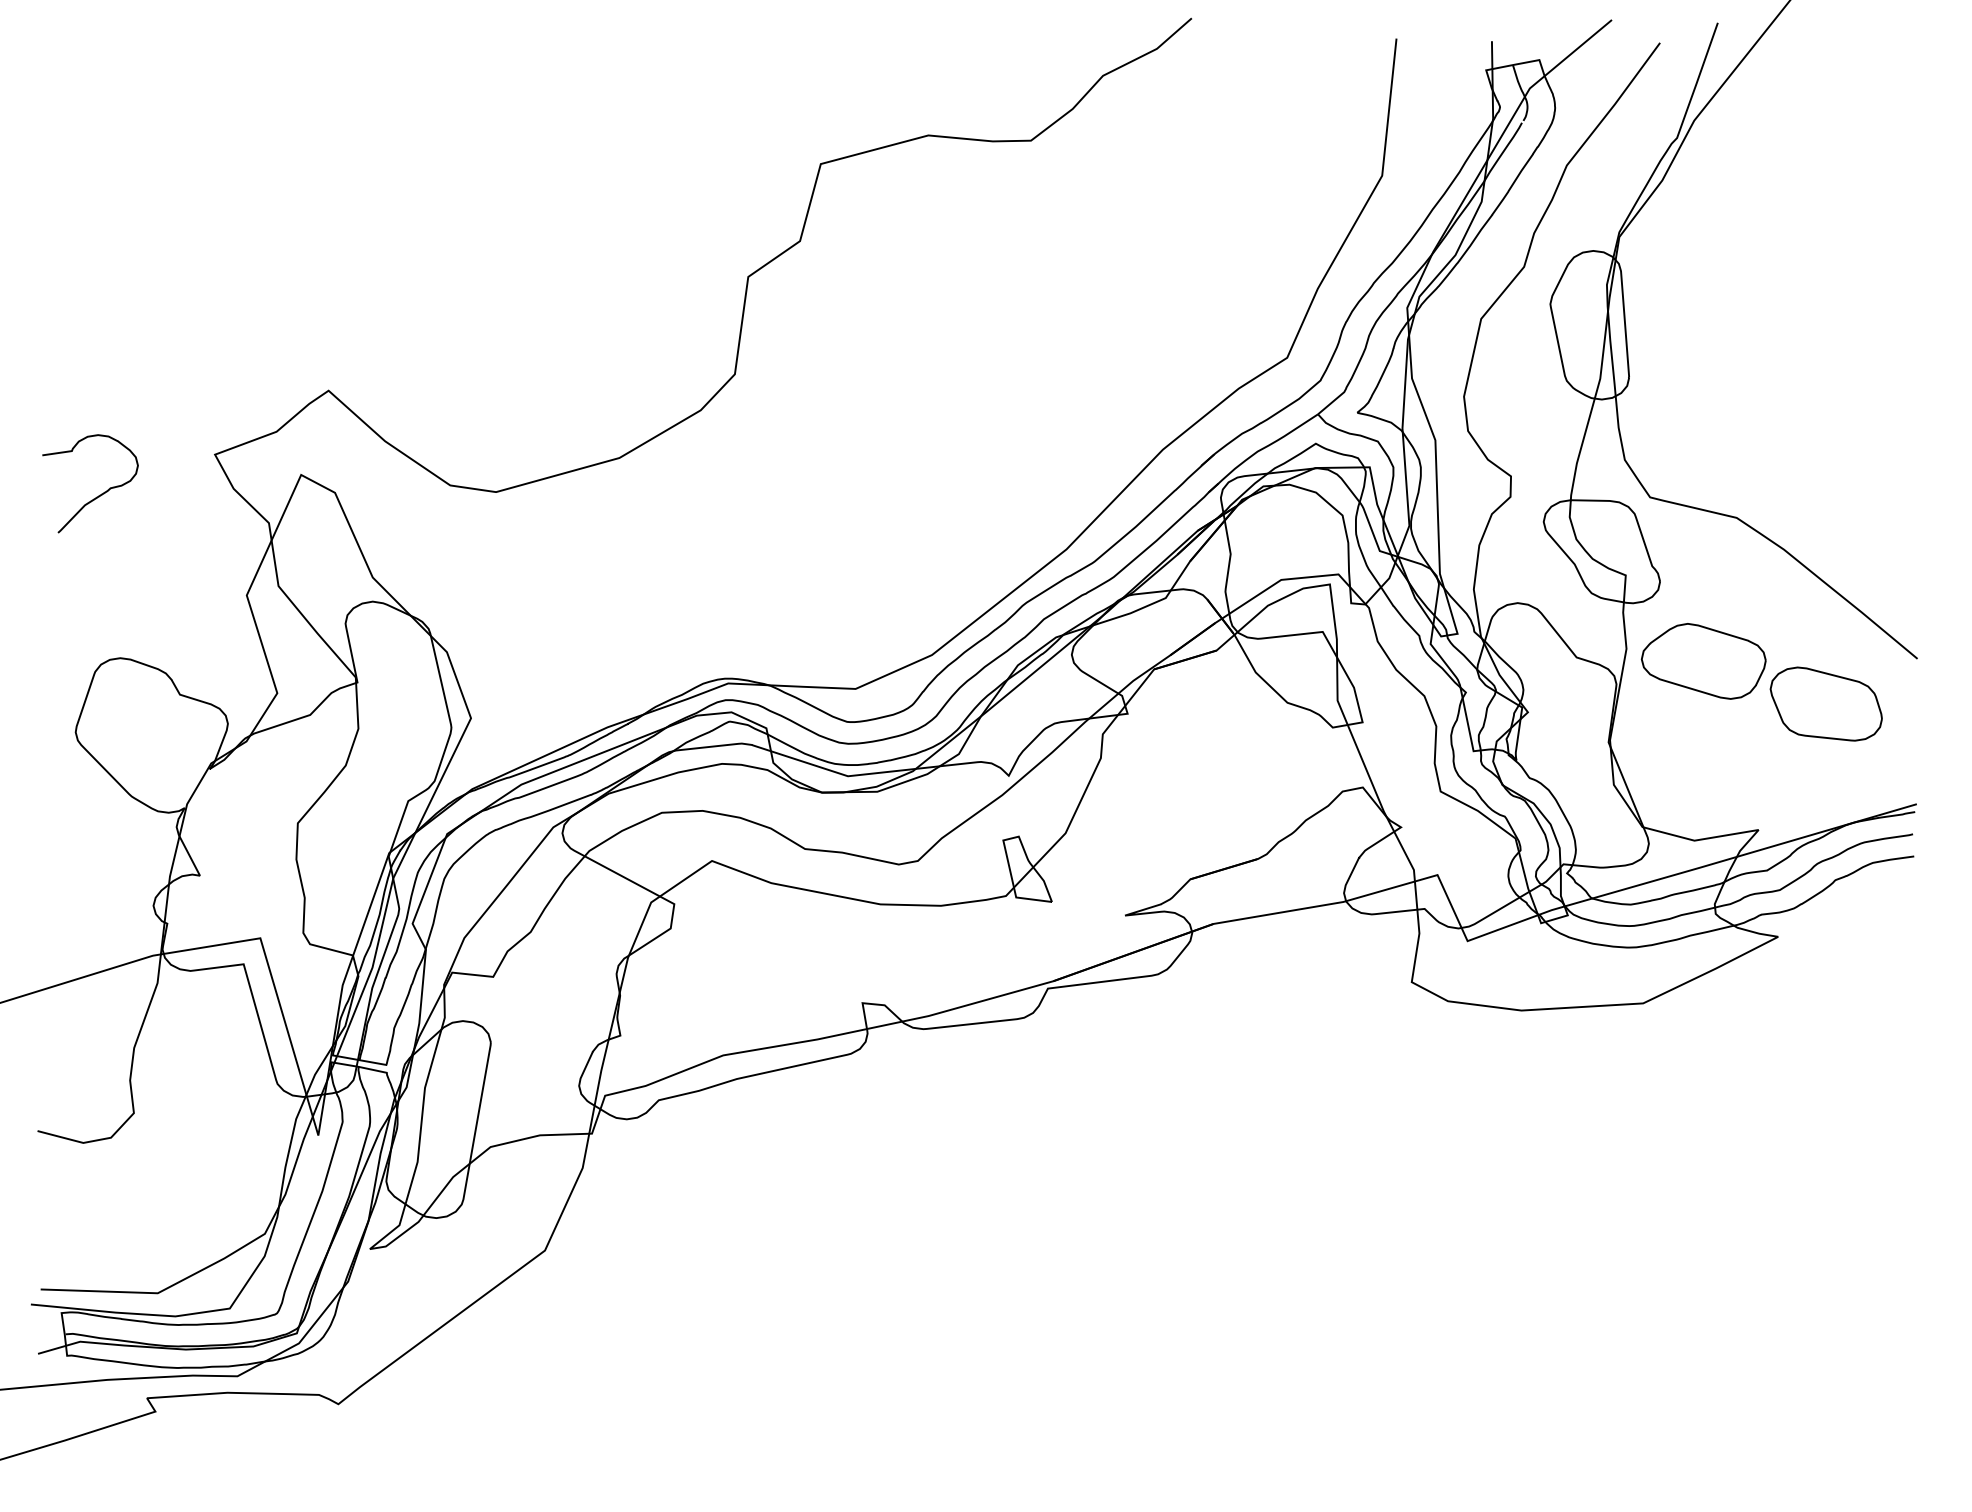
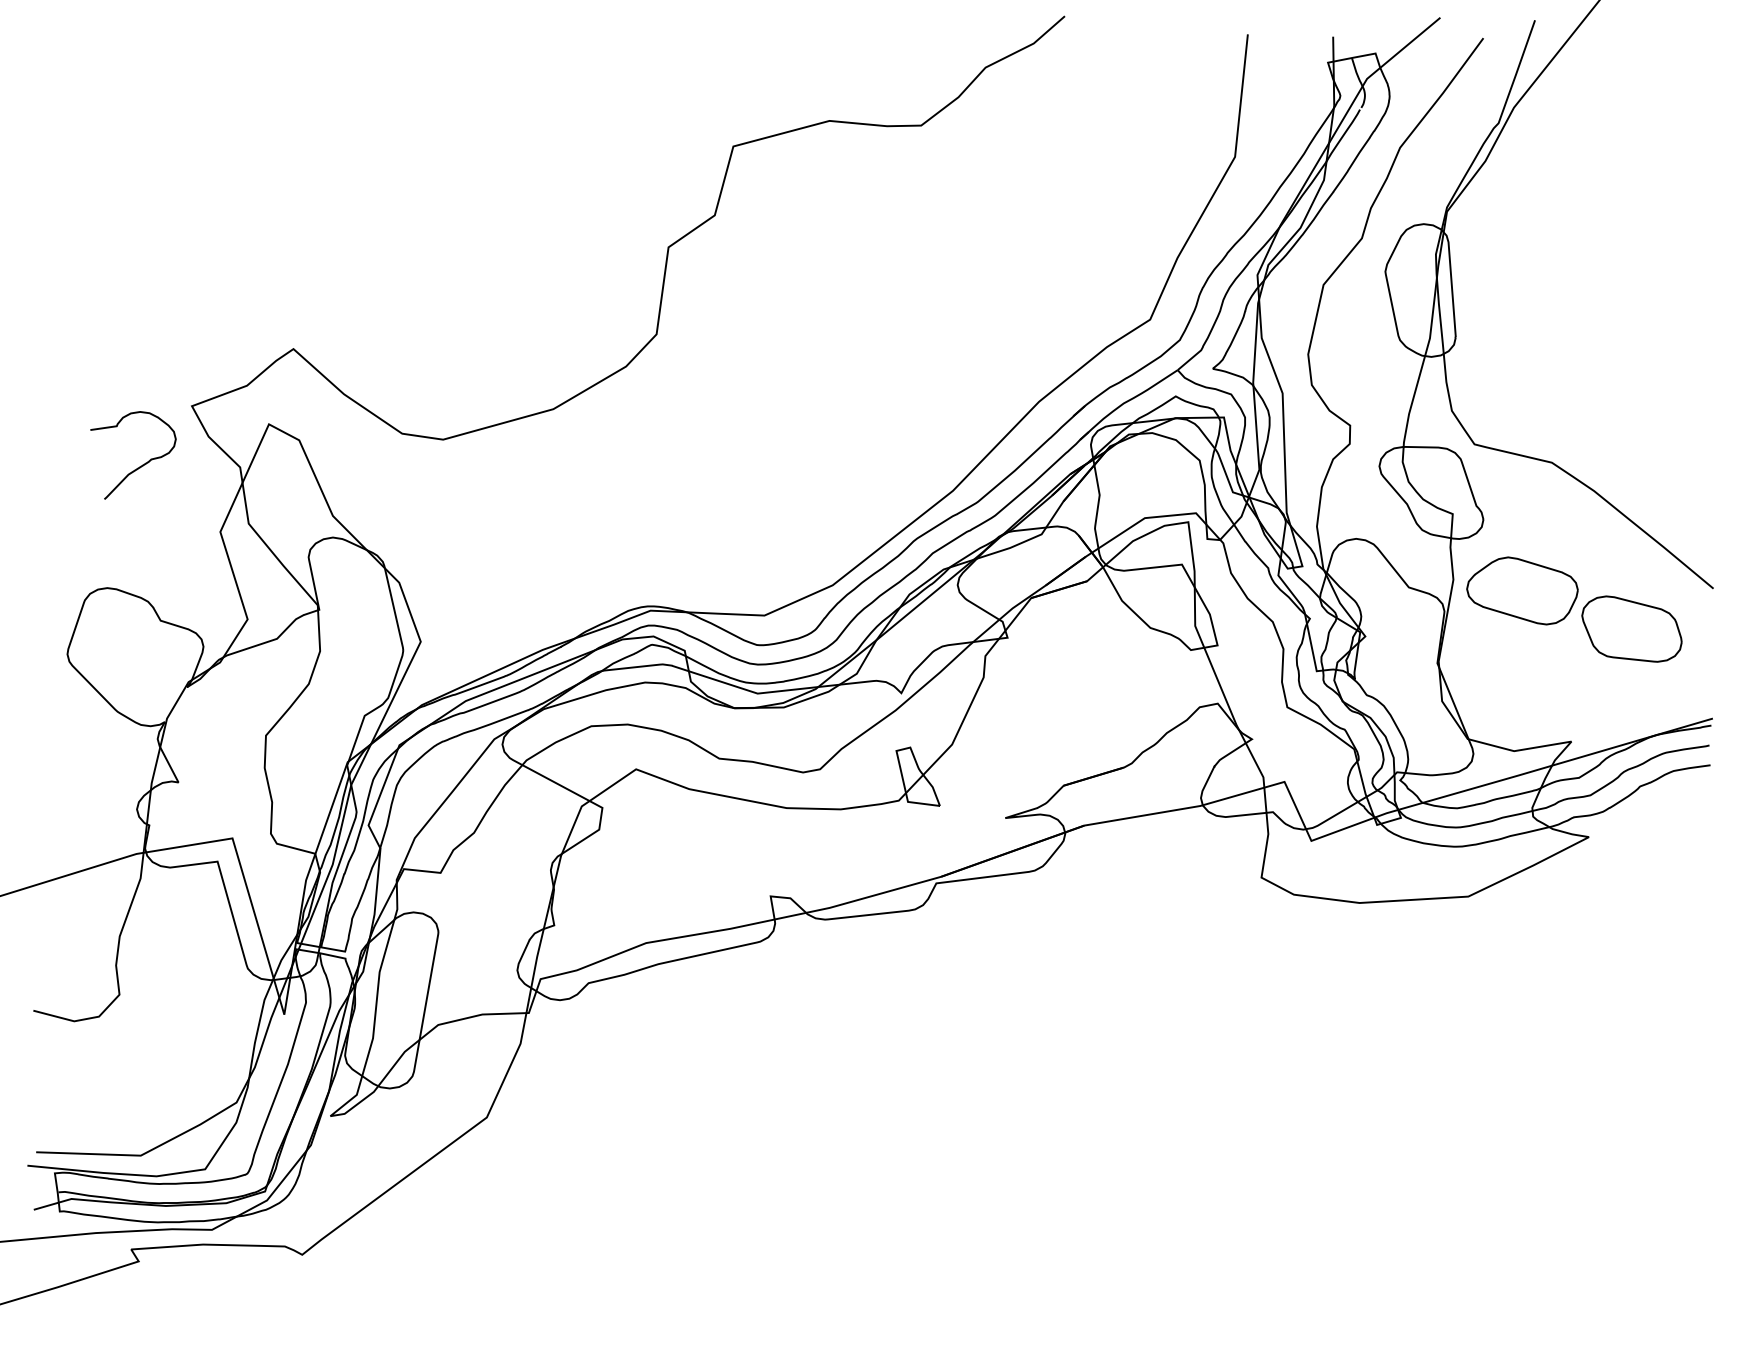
curve: (96, 496) -> (138, 466), moved

